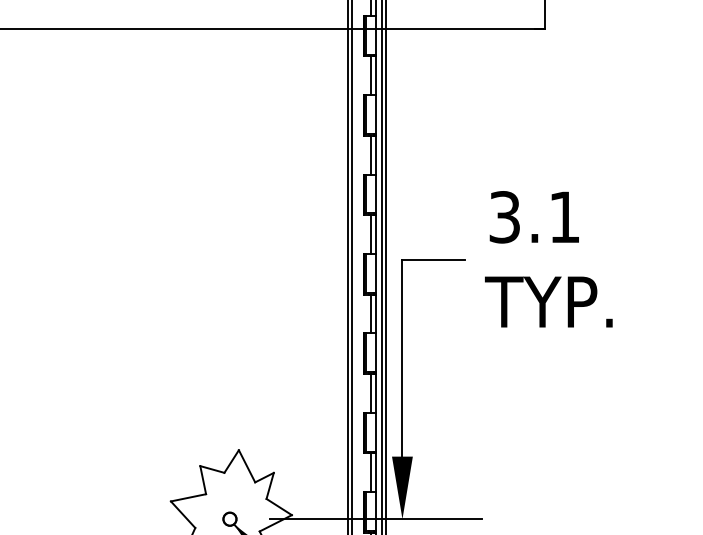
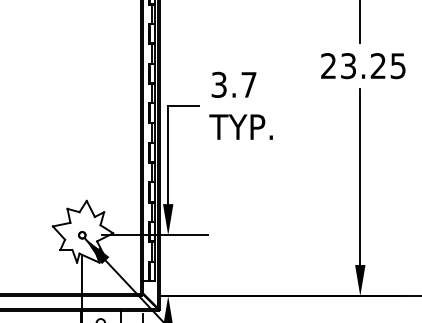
text: (563, 216) -> (248, 84), 3.1 -> 3.7

